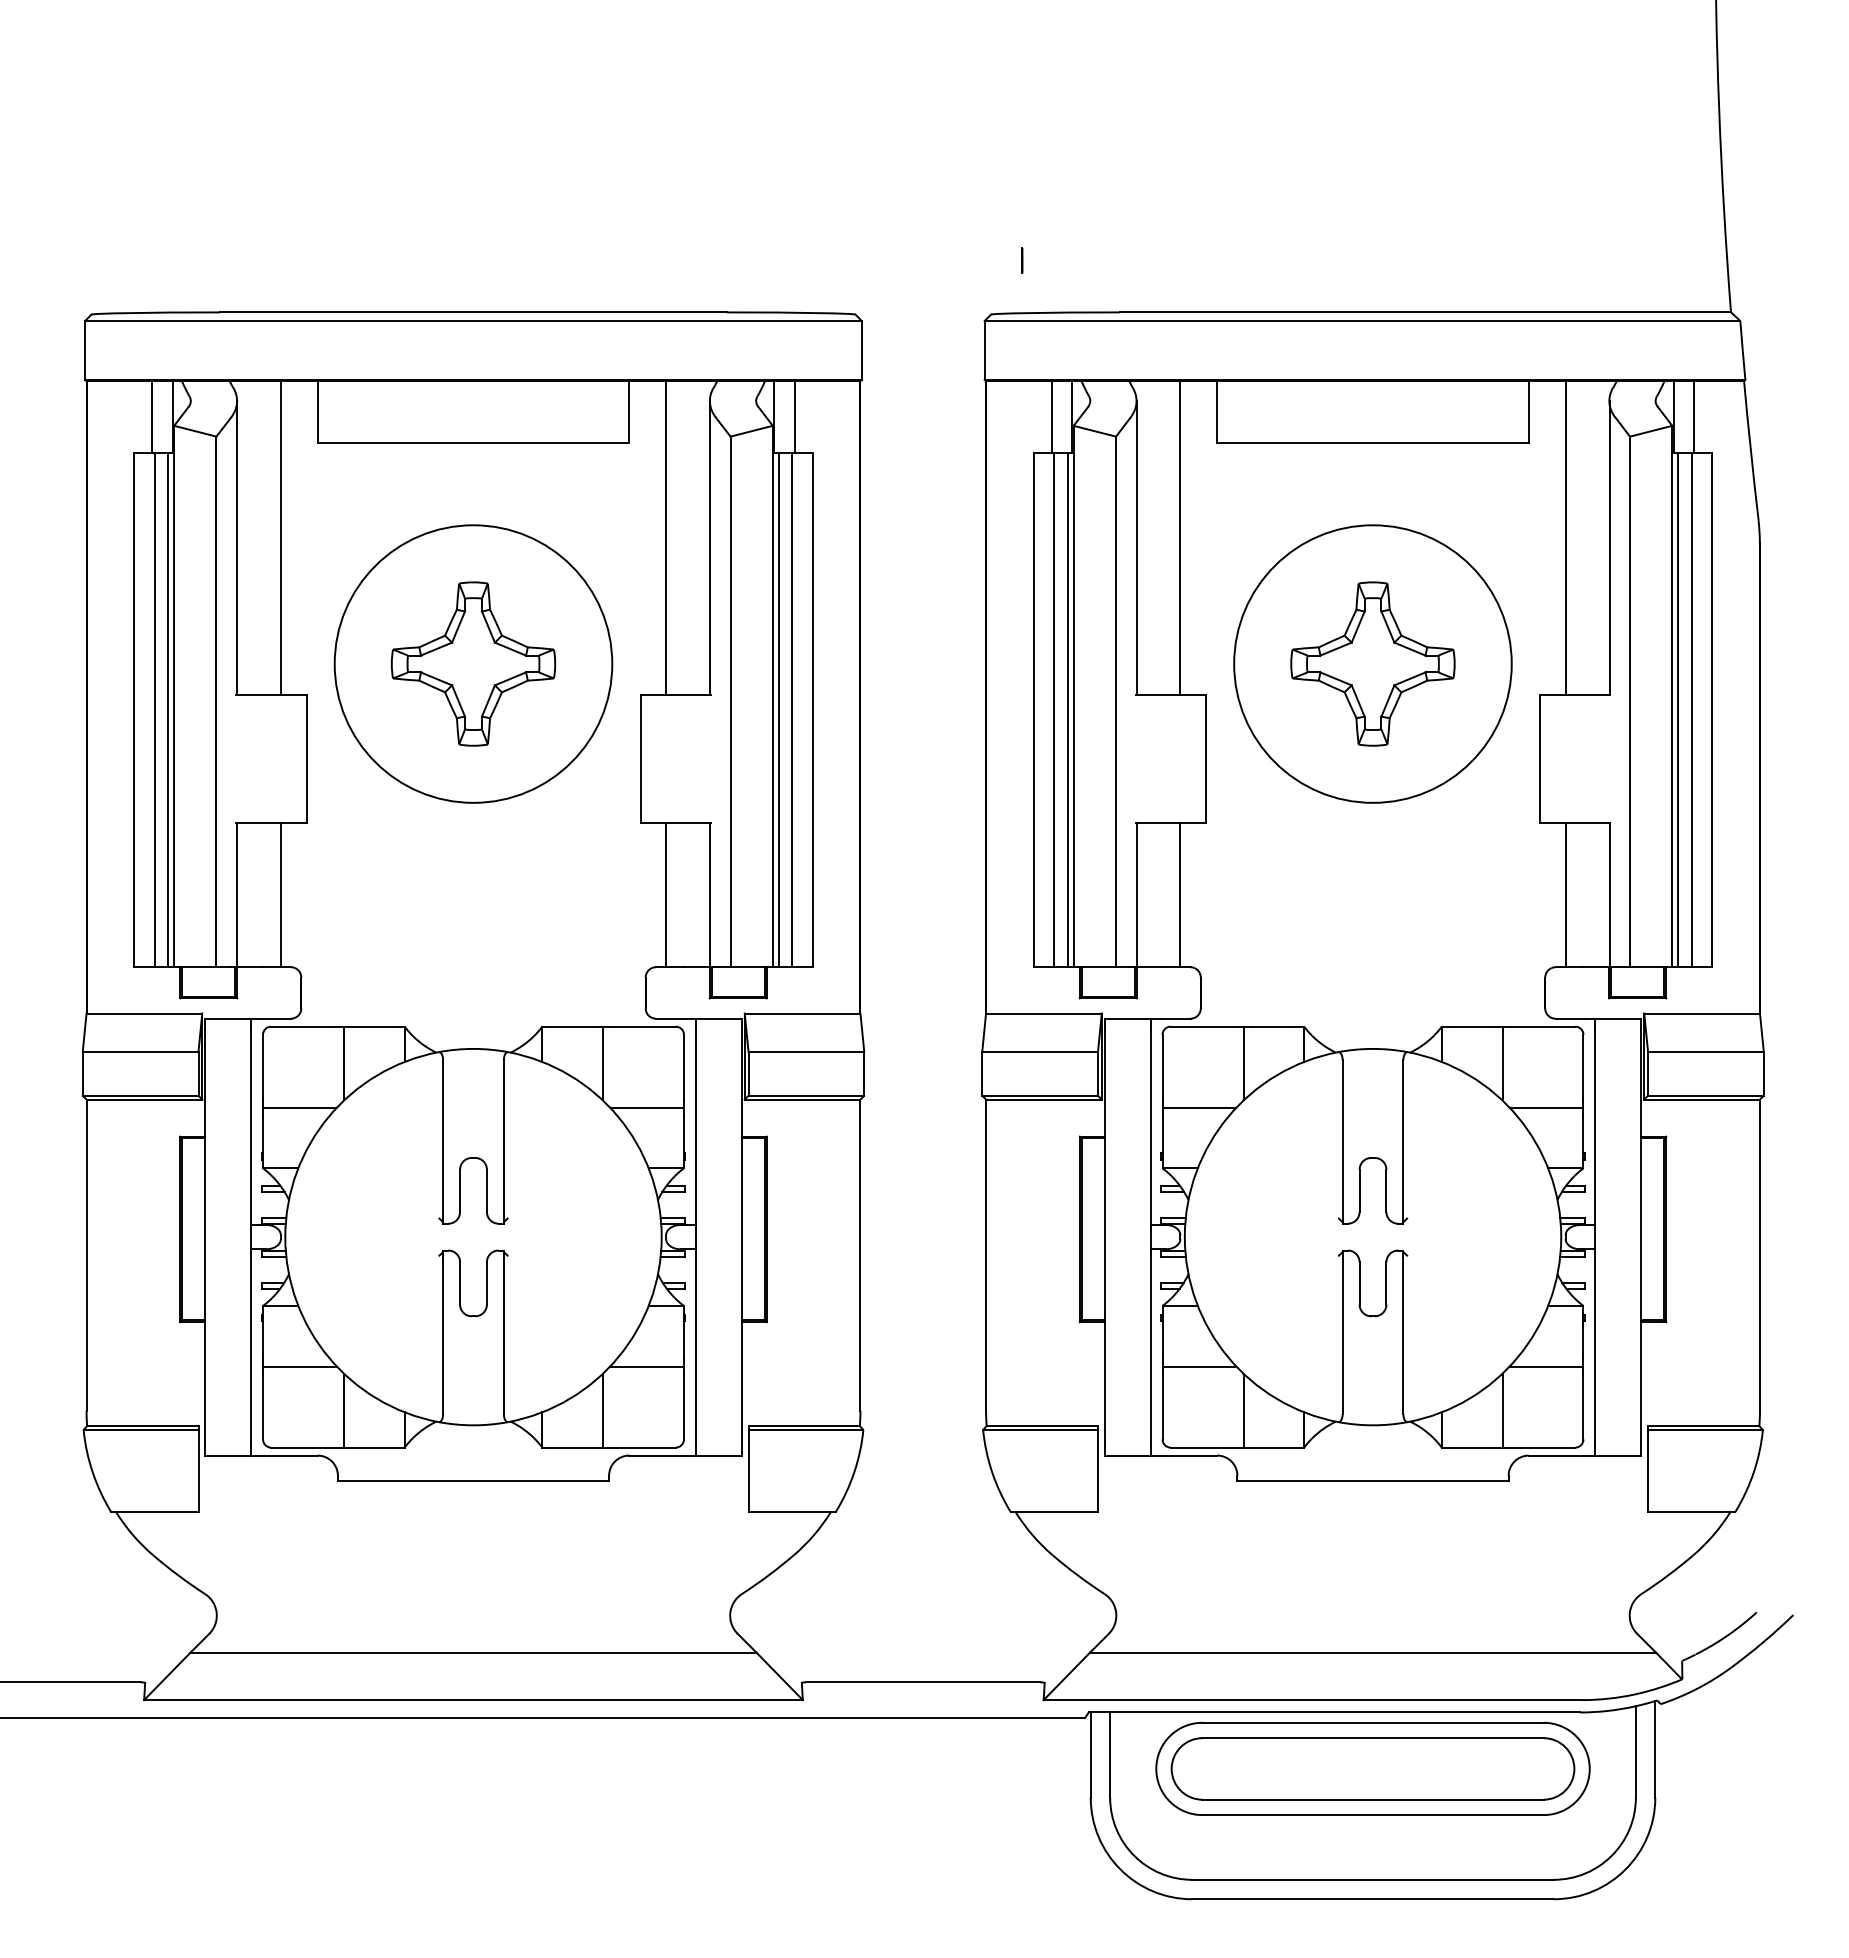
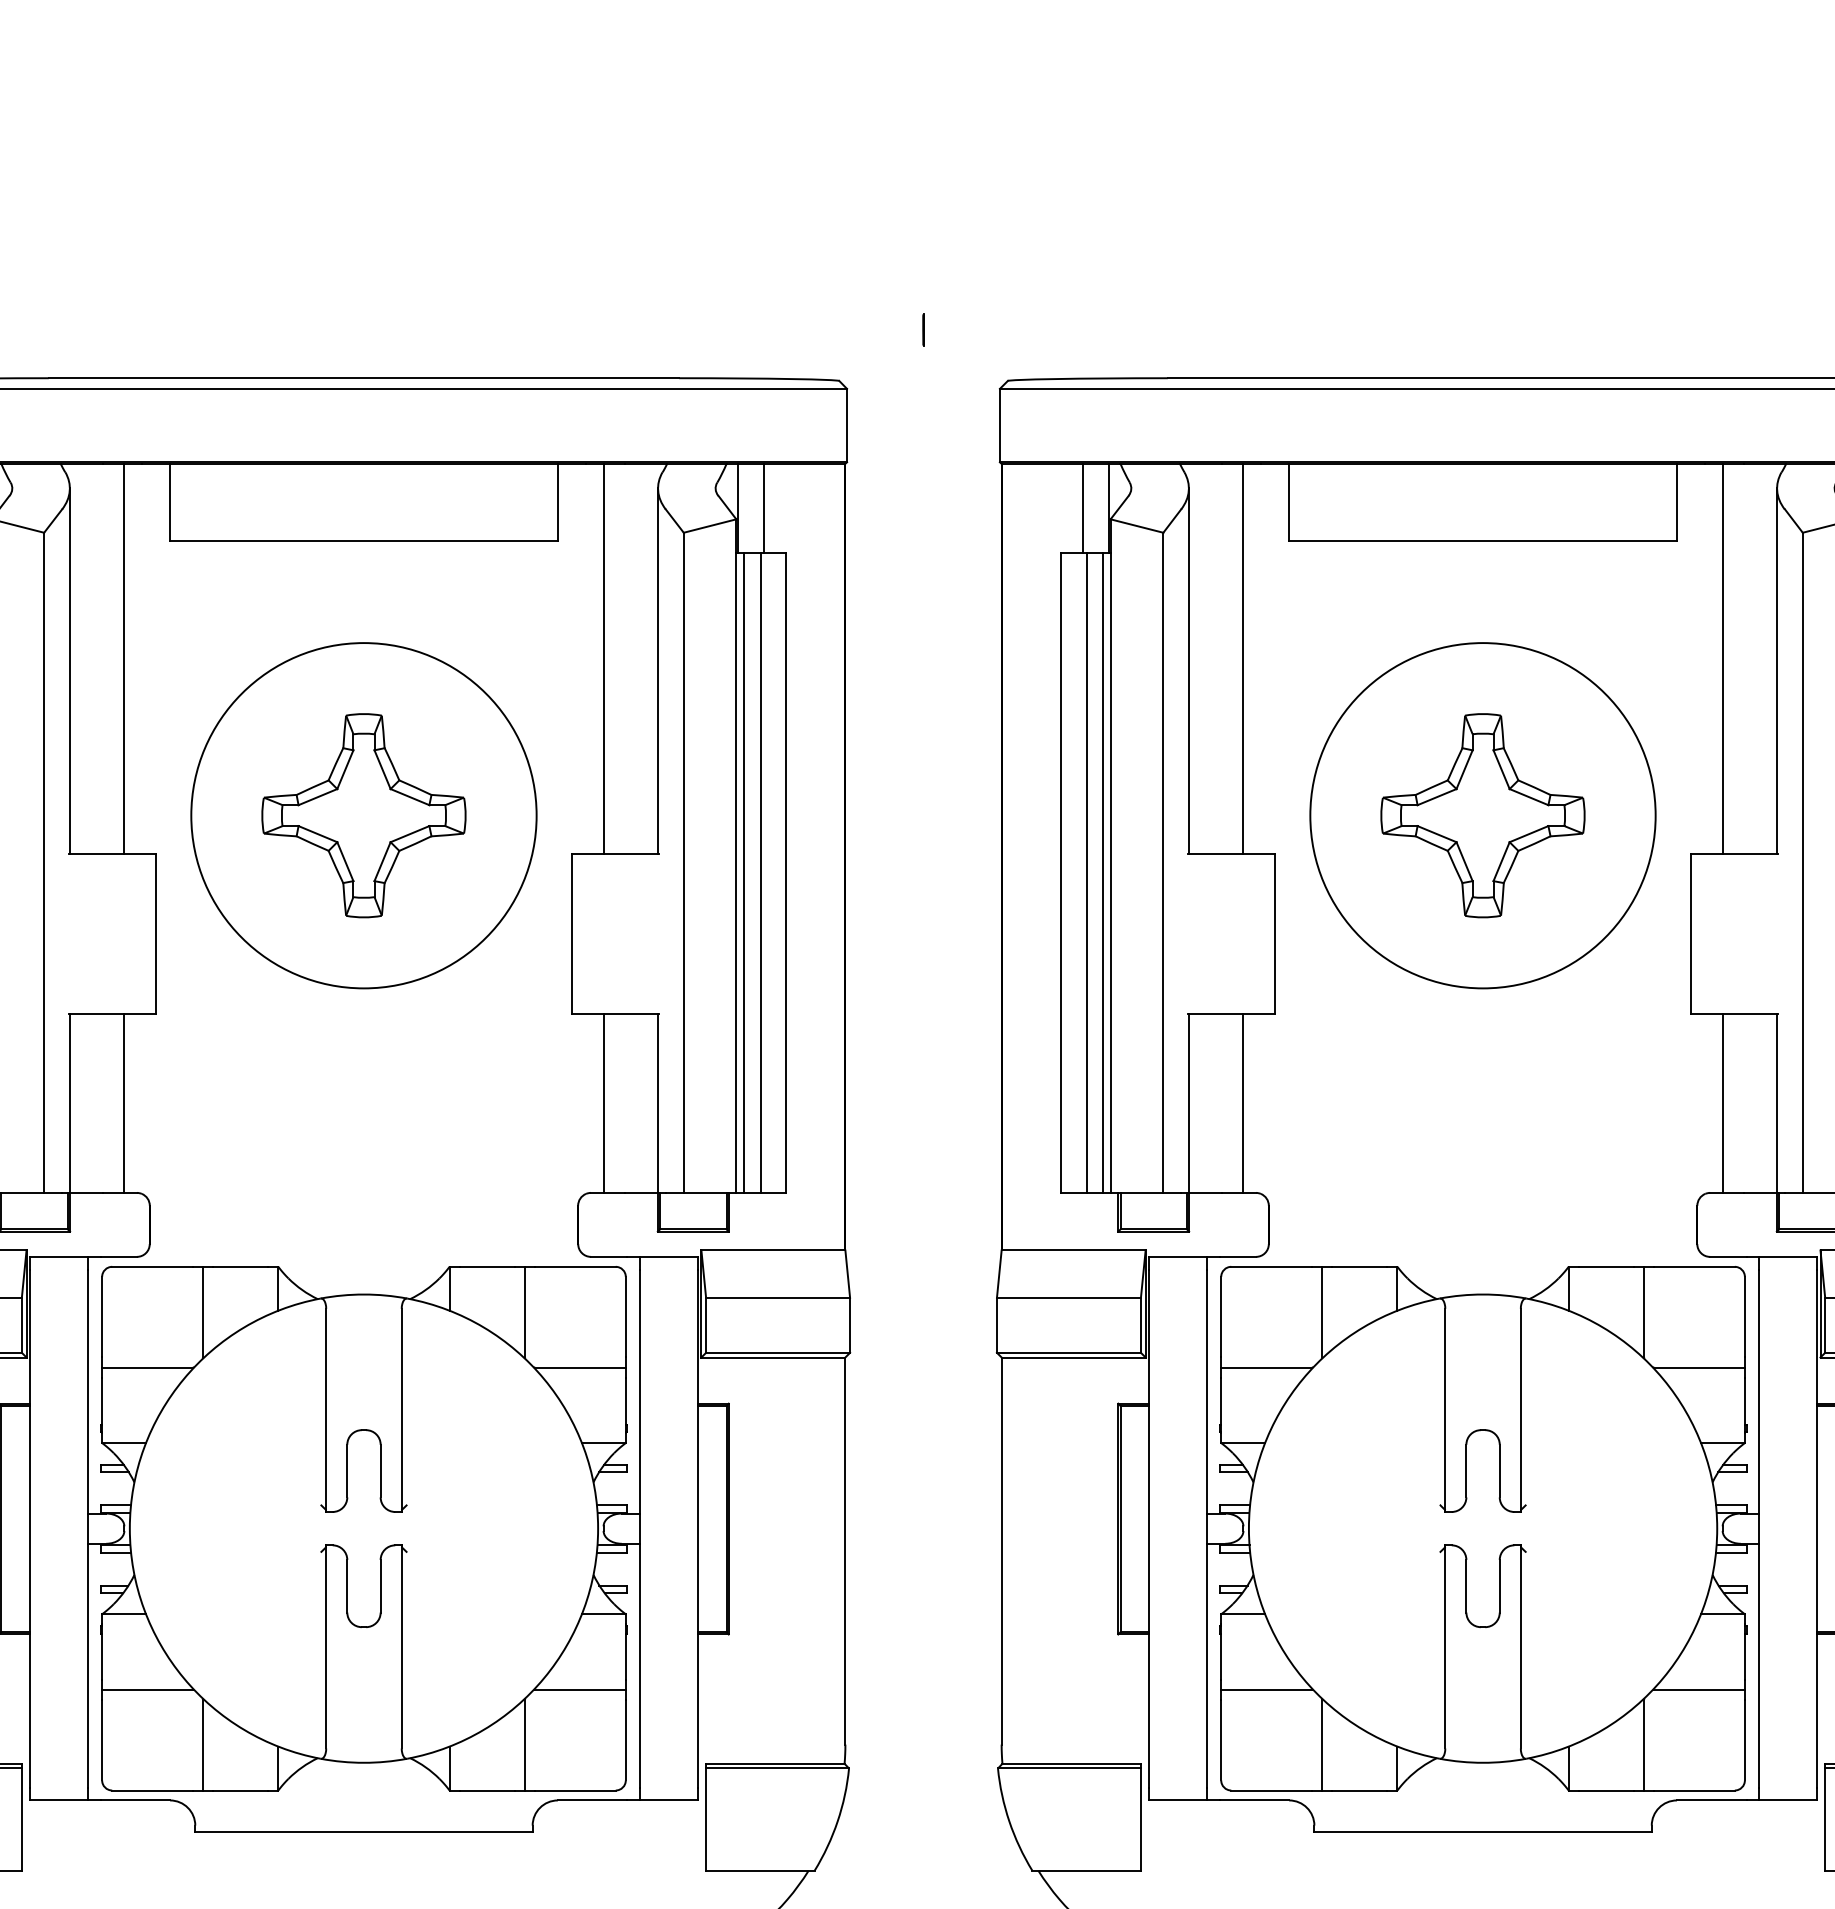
line: (1022, 260) -> (923, 329), moved

